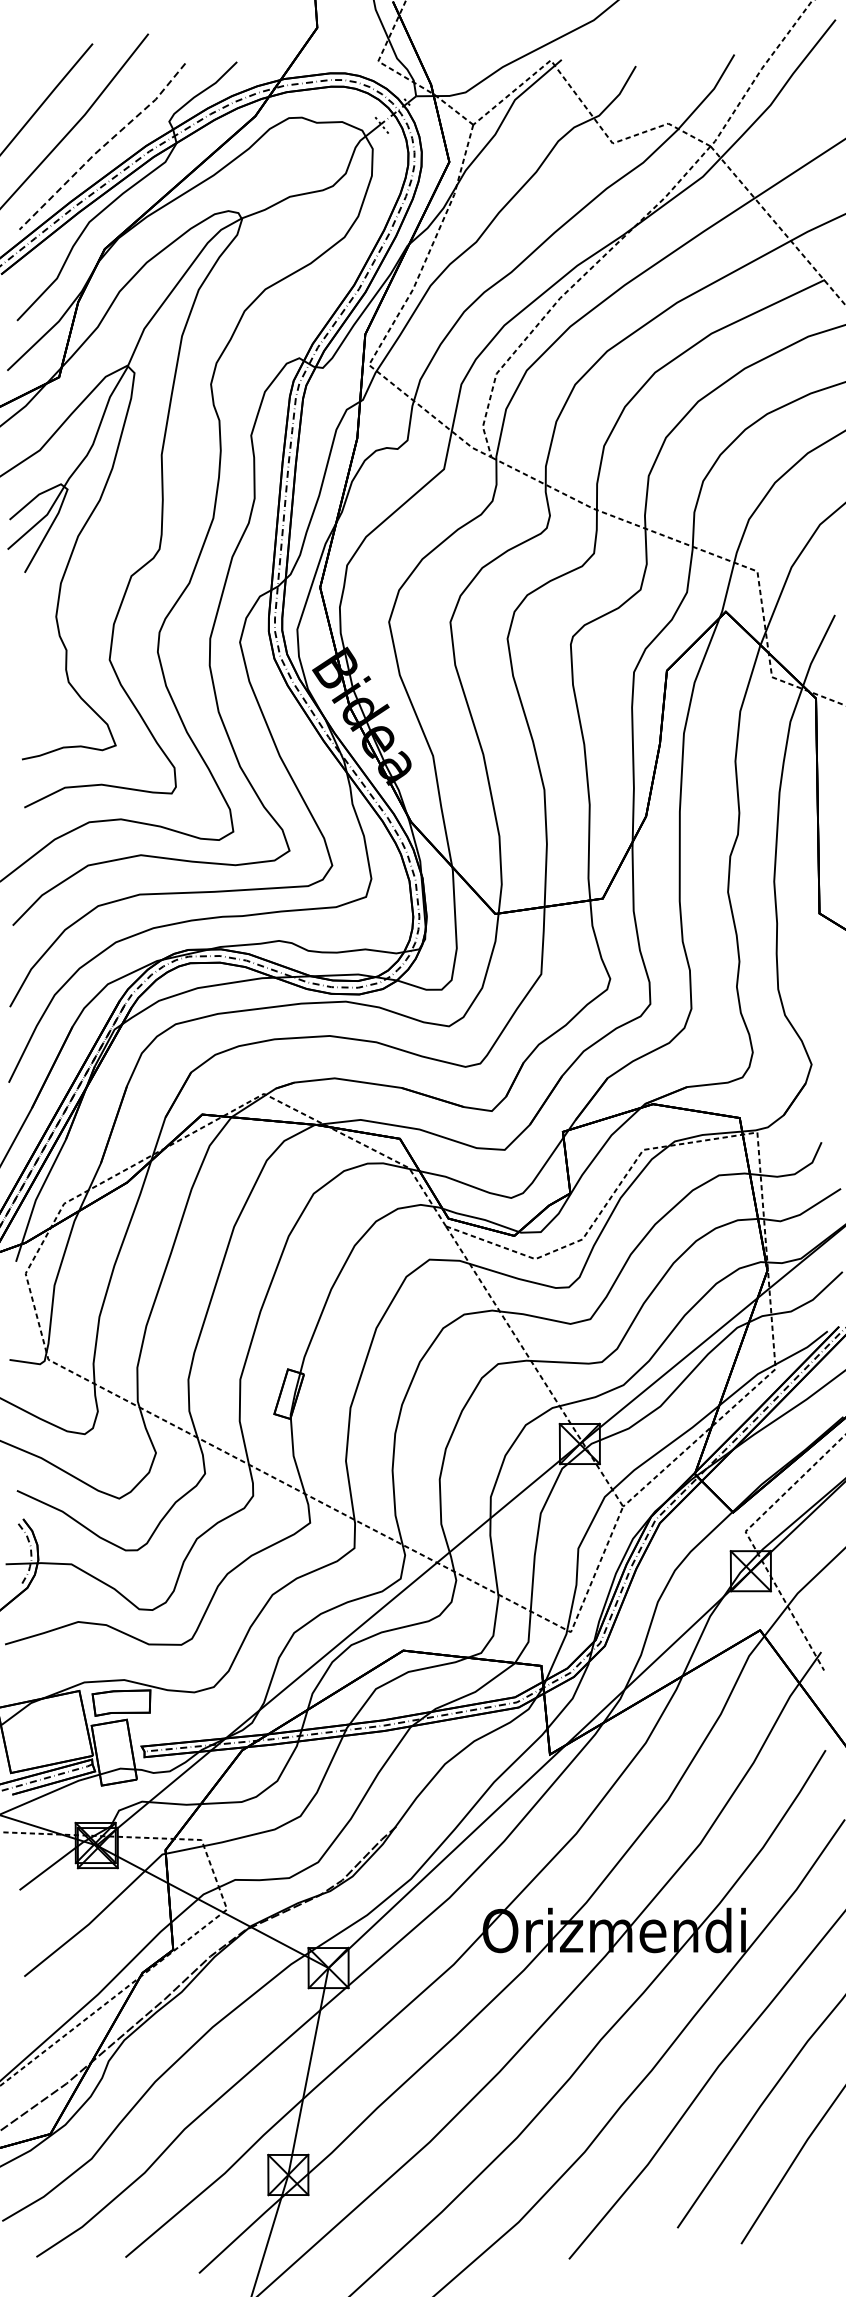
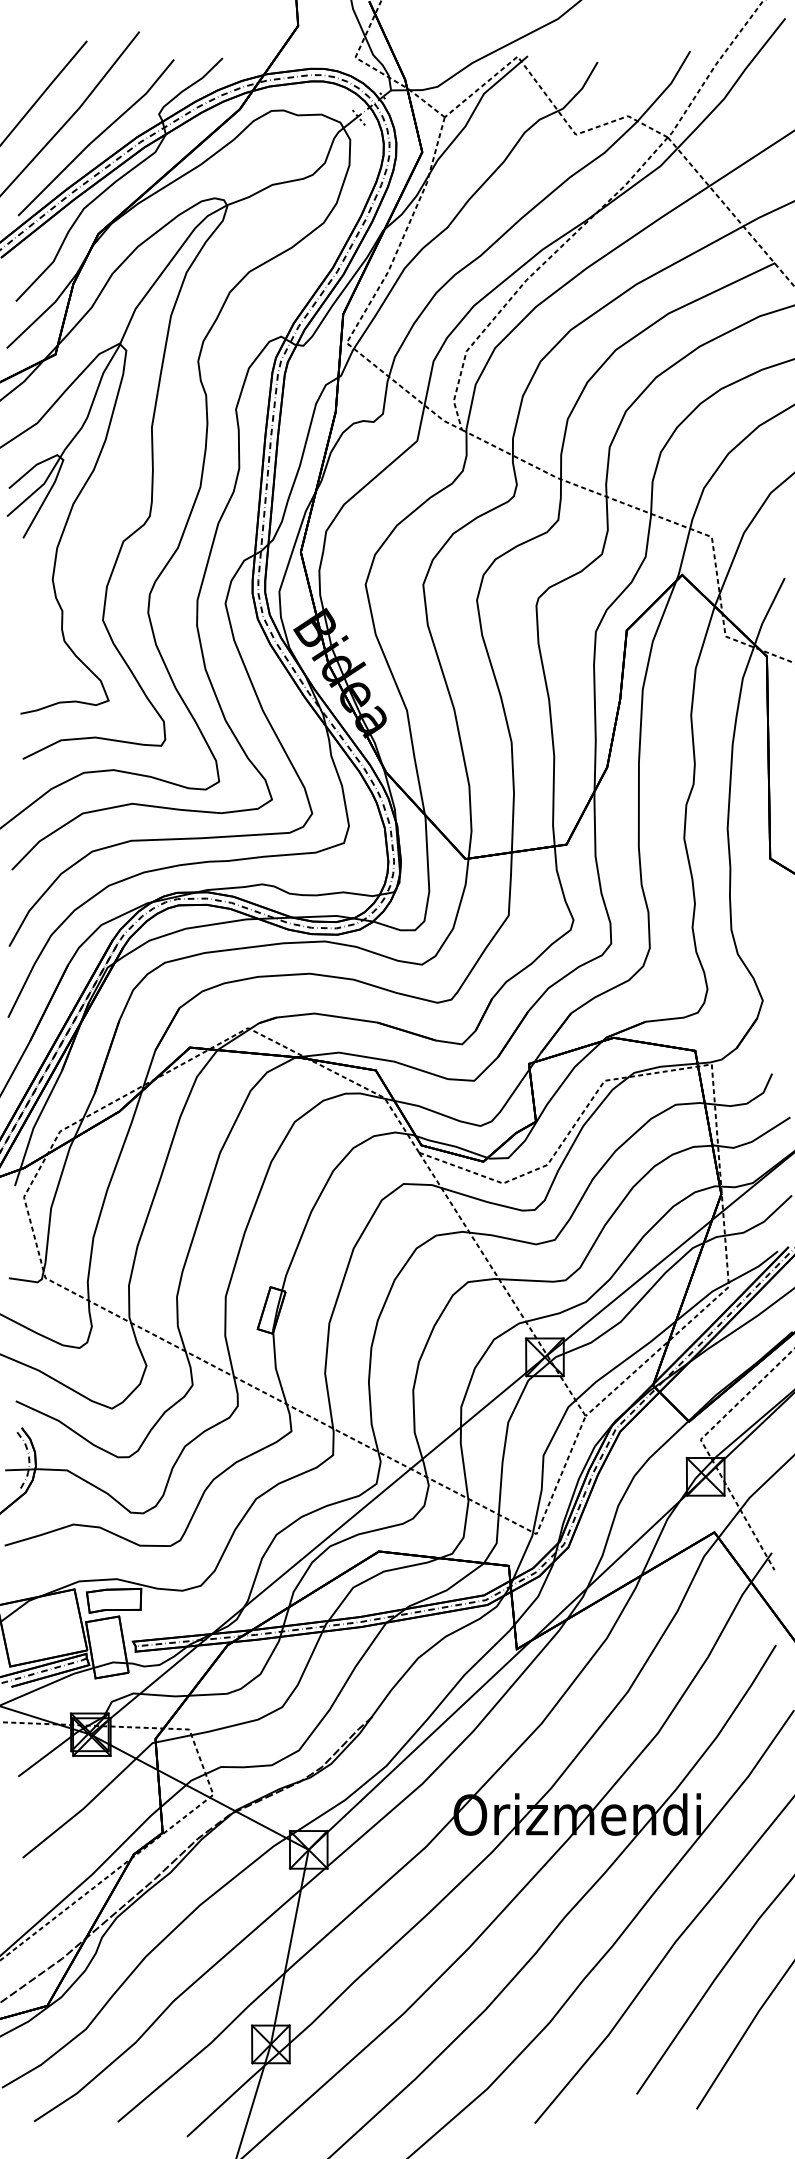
line: (103, 146) -> (97, 137), dashed -> solid

